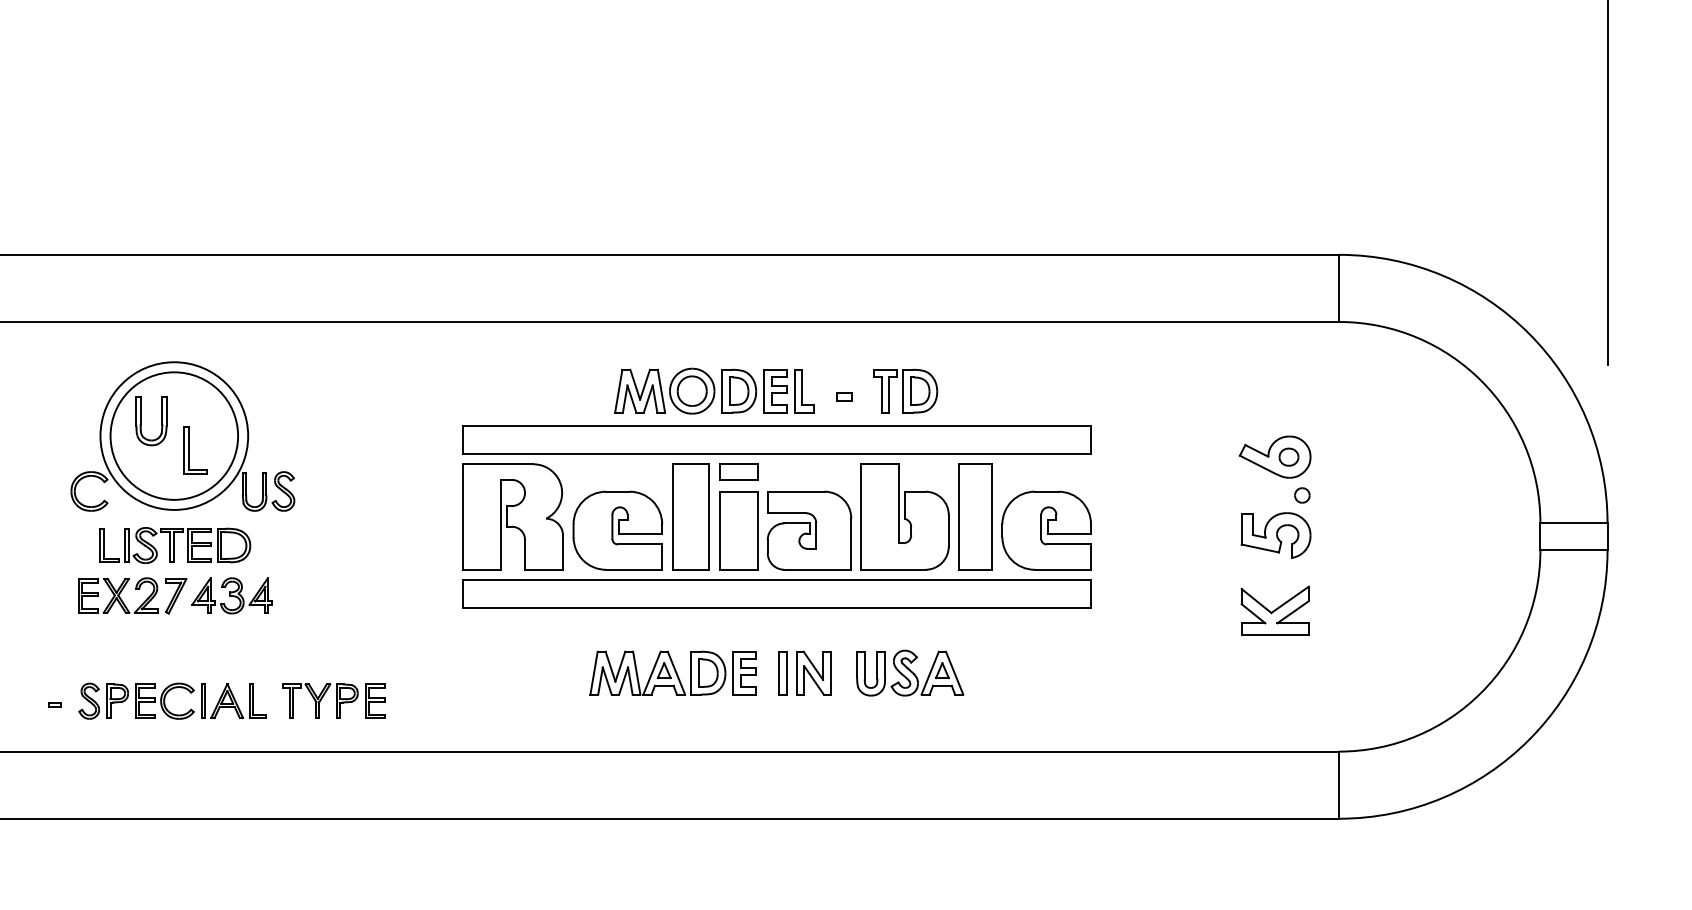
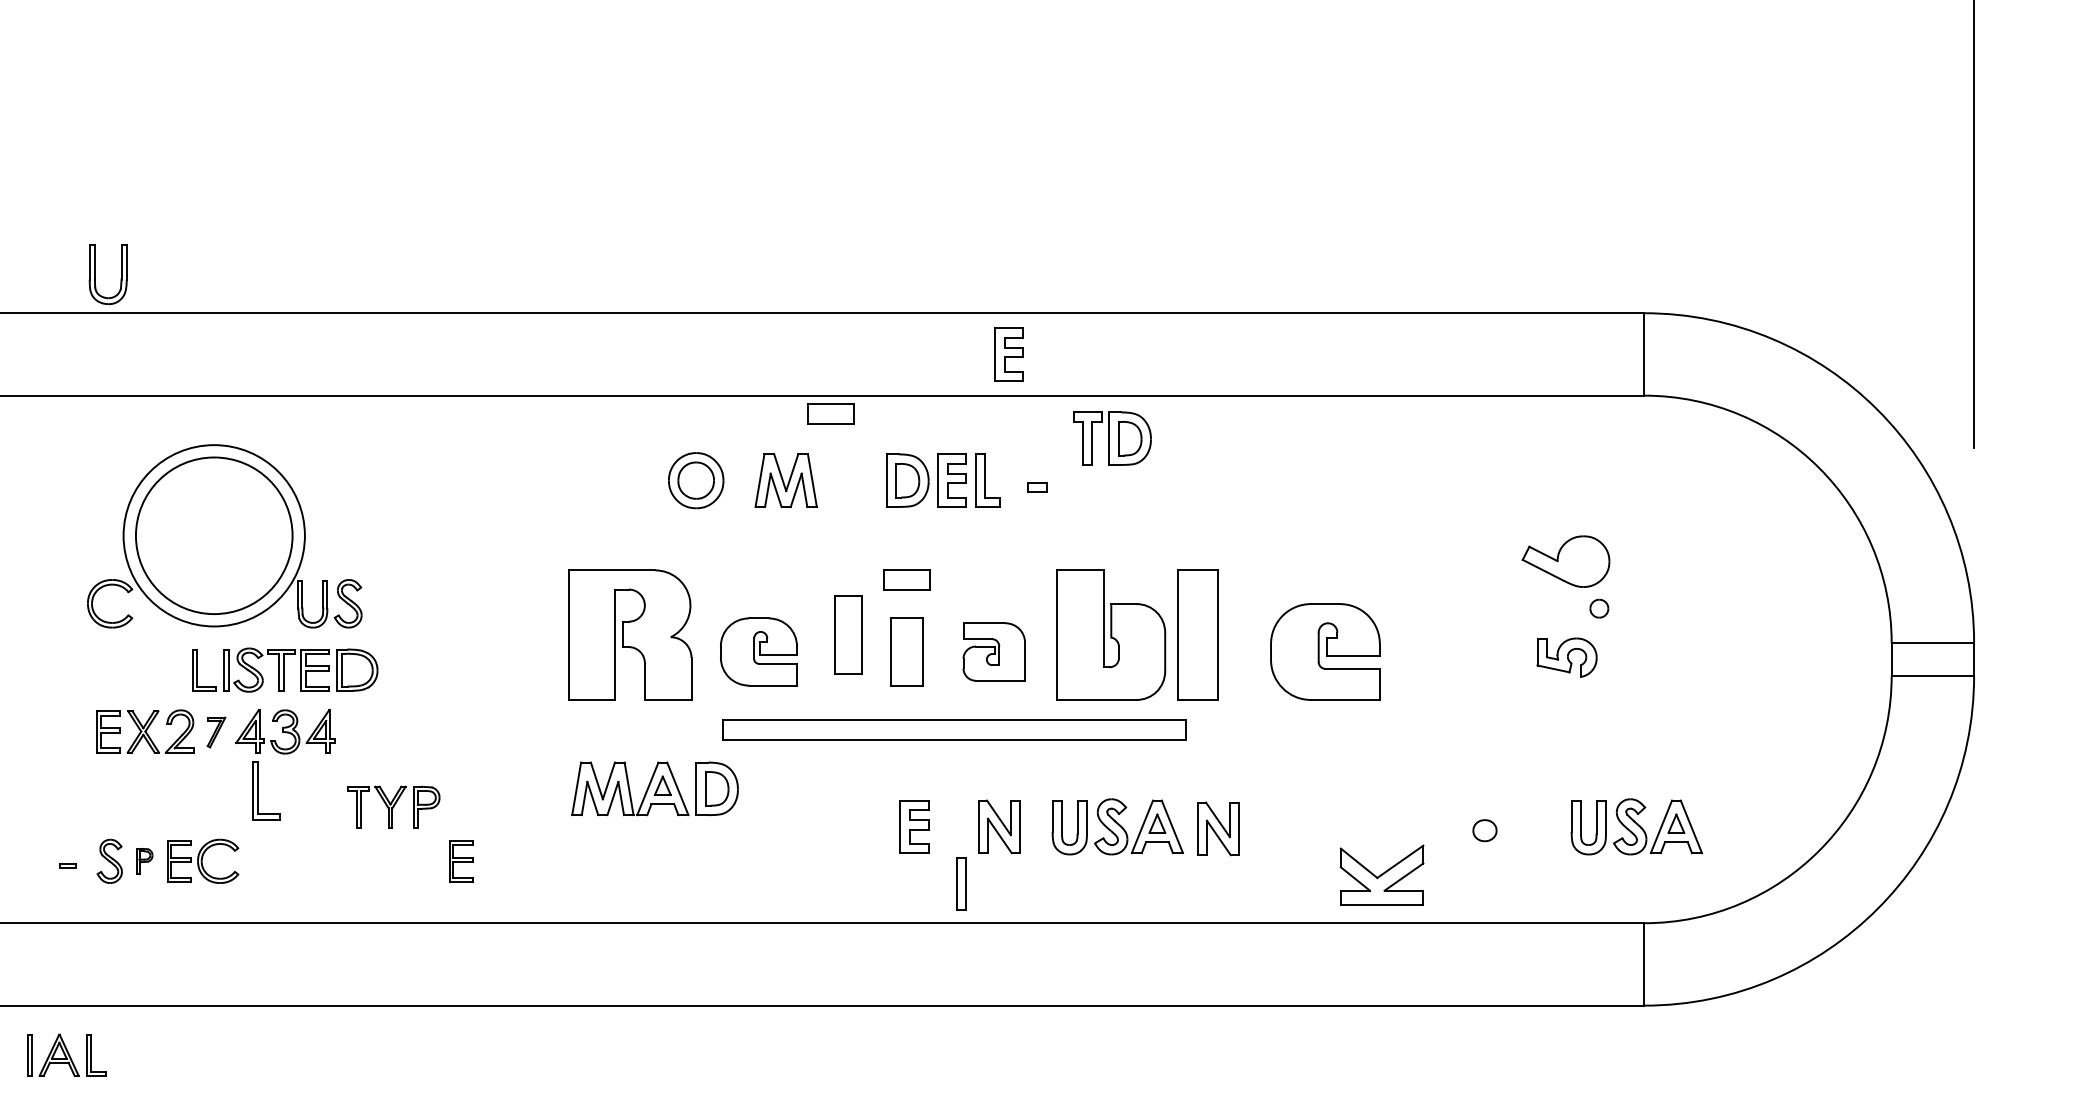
part: (821, 288) -> (1008, 354), added
part: (676, 336) -> (830, 413), added
part: (692, 391) -> (696, 480), moved
part: (905, 391) -> (1112, 438), moved
part: (141, 421) -> (95, 274), moved
part: (777, 439) -> (954, 540), removed
part: (189, 450) -> (258, 790), moved
part: (1288, 457) -> (1484, 830), moved
part: (690, 516) -> (848, 634), size x0.6
part: (617, 530) -> (758, 651), size x0.7
part: (738, 530) -> (906, 651), size x0.7
part: (809, 530) -> (994, 651), size x0.6
part: (1046, 530) -> (1325, 651), moved
part: (1275, 535) -> (1566, 657), size x0.7
part: (175, 544) -> (285, 669), moved
part: (777, 593) -> (954, 729), size x0.6
part: (176, 596) -> (216, 732), size x0.7
part: (1274, 610) -> (1381, 874), moved
part: (657, 672) -> (654, 788), moved
part: (782, 672) -> (961, 883), moved
part: (1332, 672) -> (1636, 826), added
part: (992, 674) -> (1218, 828), added
part: (117, 700) -> (144, 860), size x0.6
part: (233, 700) -> (66, 1054), moved
part: (320, 700) -> (393, 806), moved

